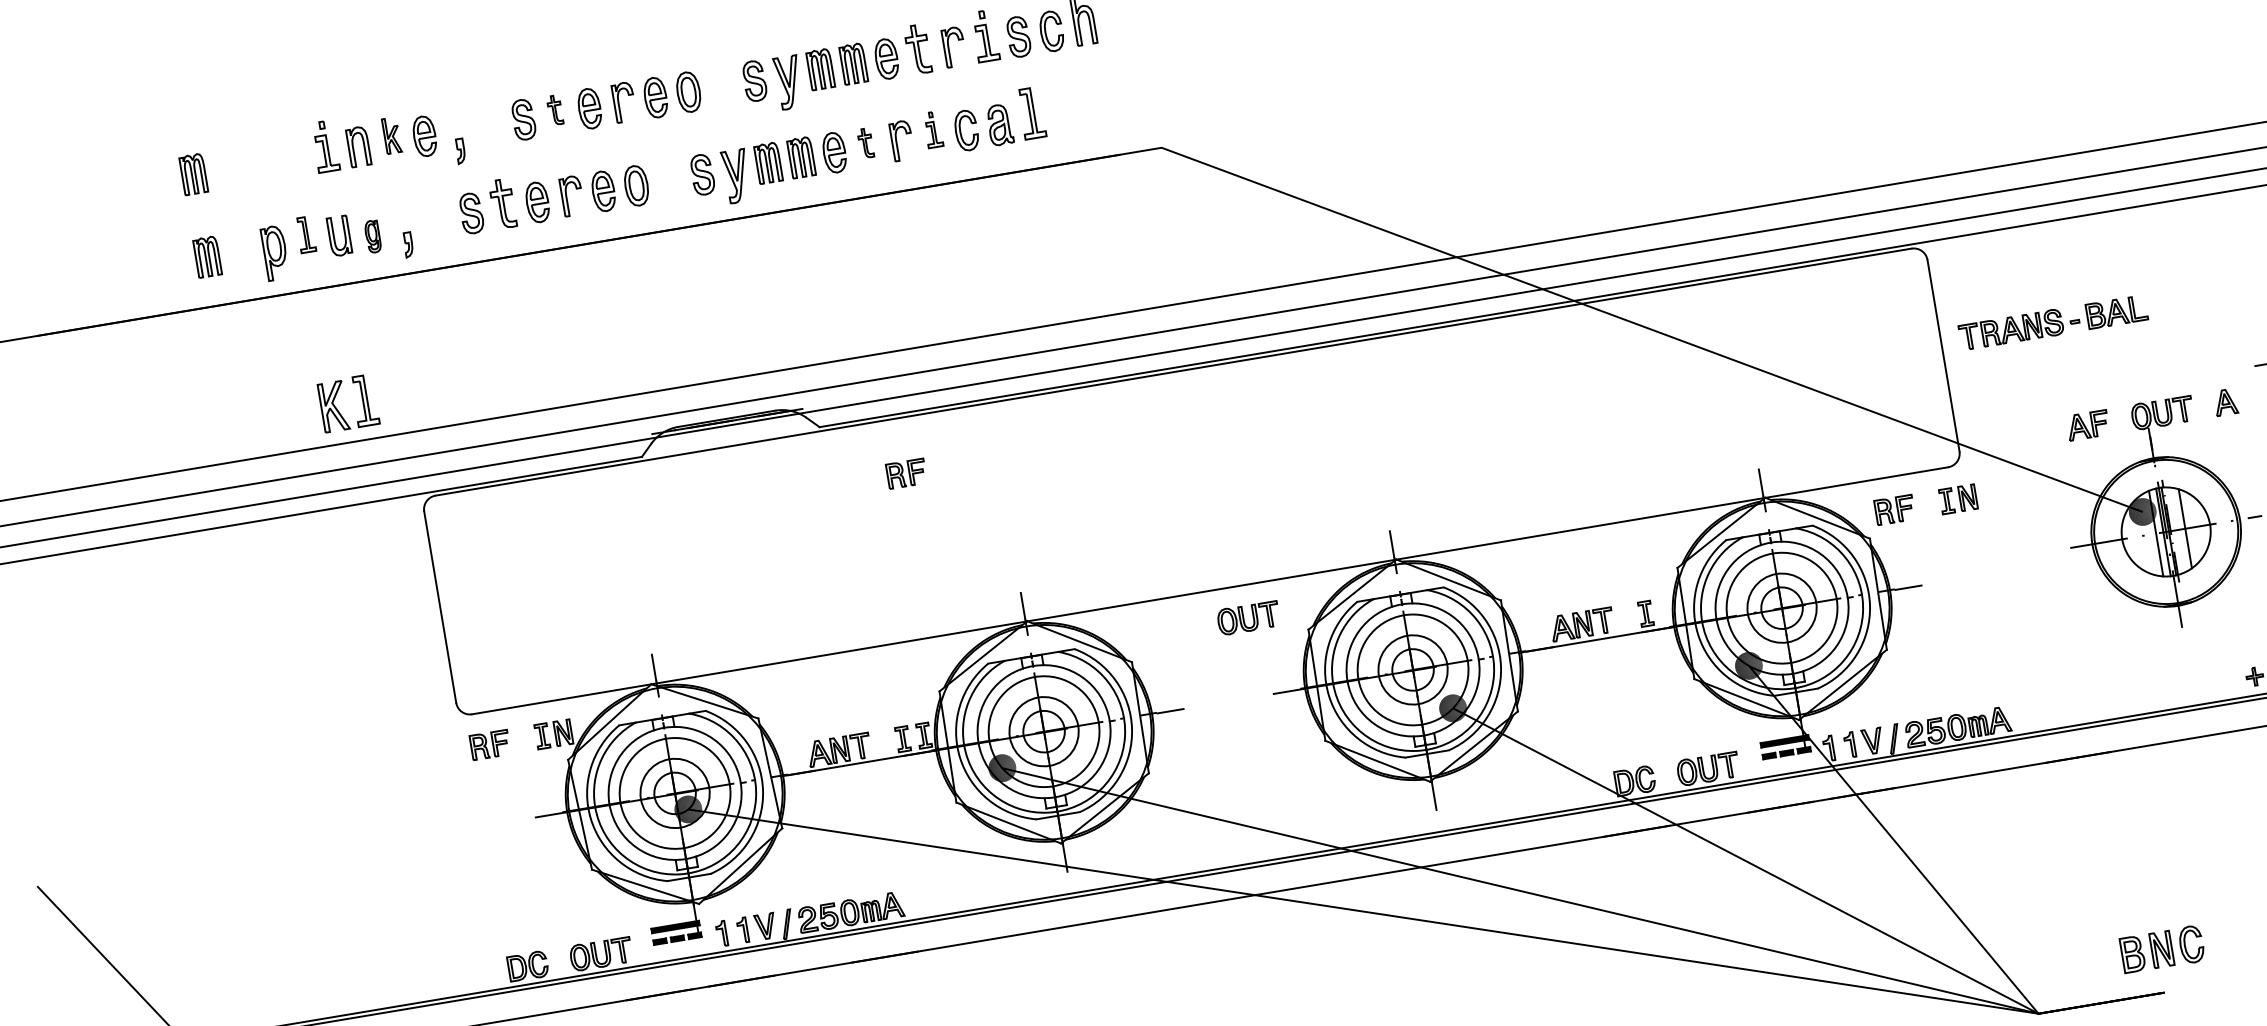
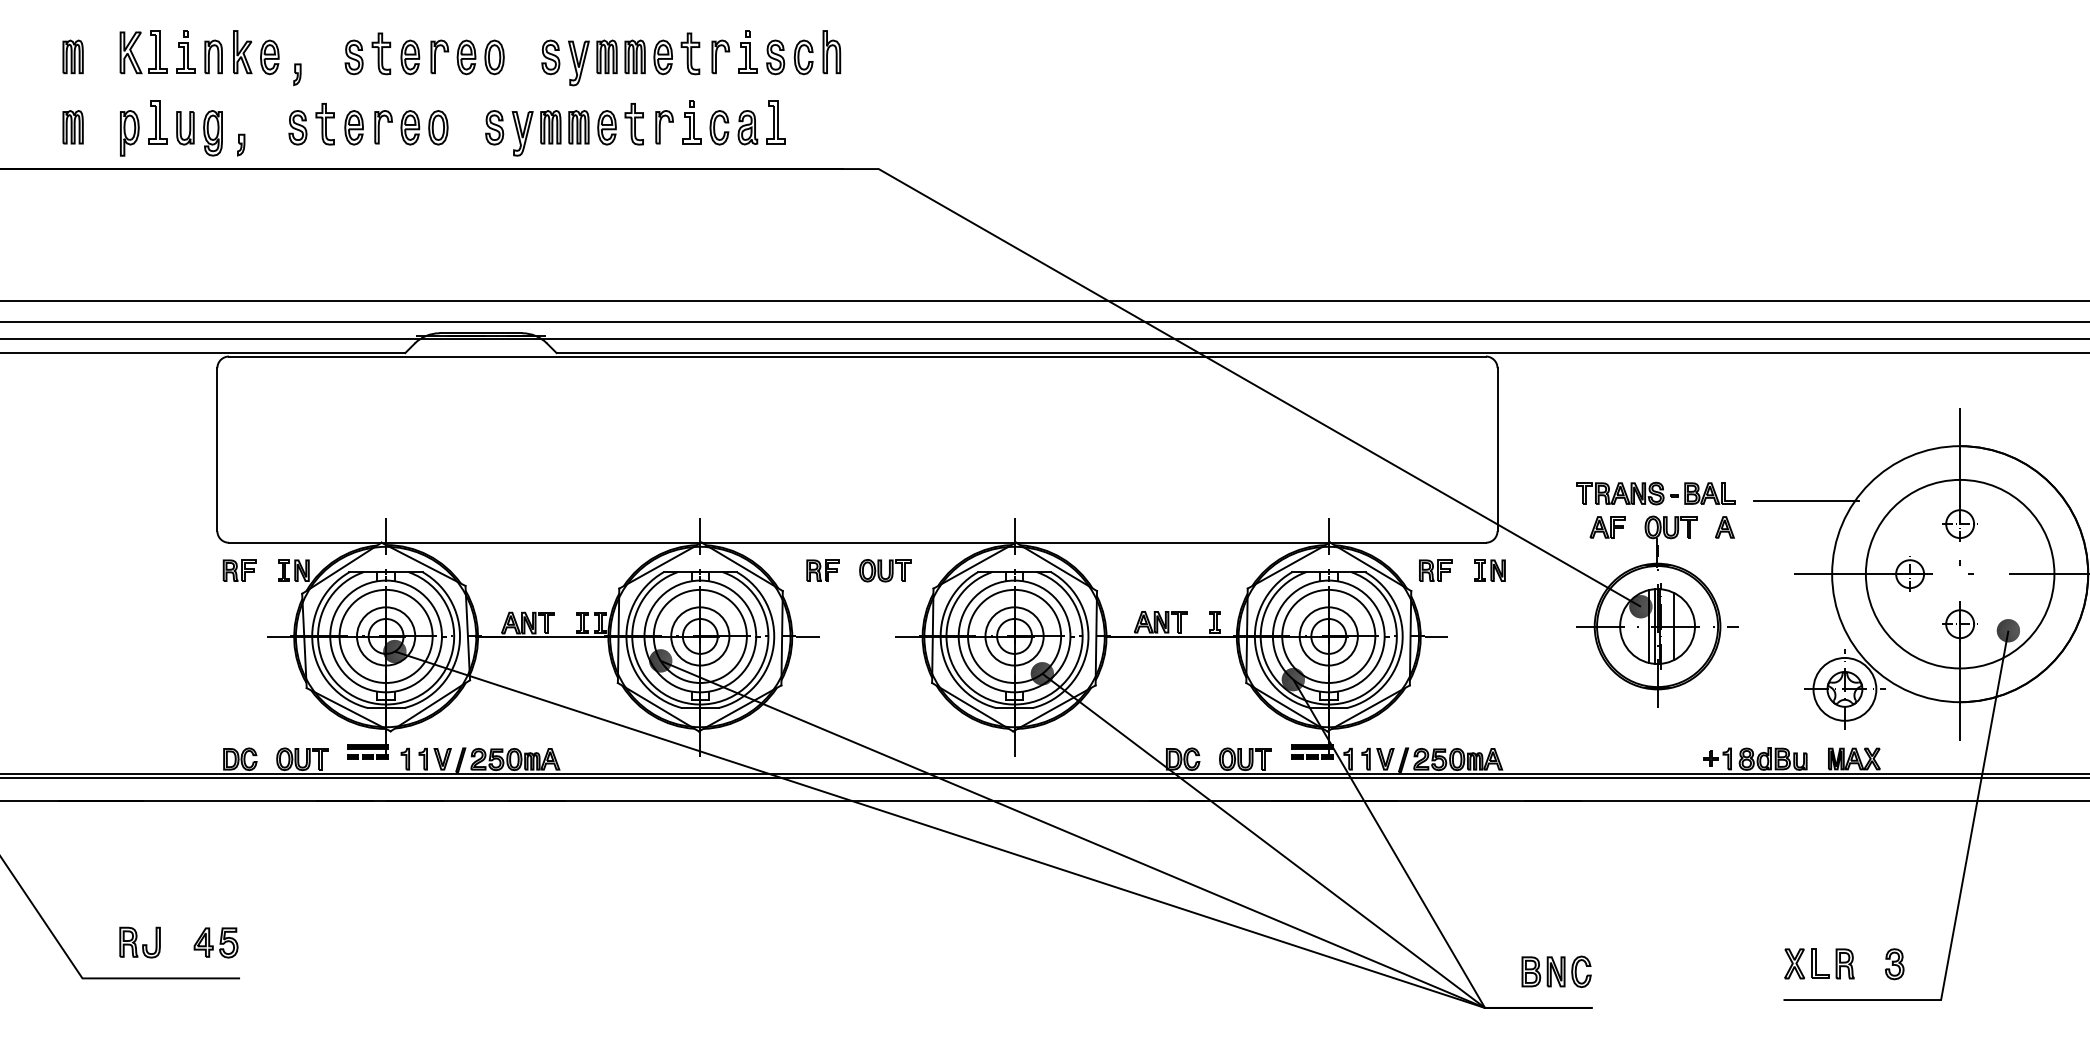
part: (555, 109) -> (381, 53), size x1.67
part: (932, 129) -> (691, 122), size x1.43
part: (391, 135) -> (242, 52), size x1.43
part: (864, 143) -> (633, 124), size x1.67
part: (305, 234) -> (157, 122), size x1.43
part: (372, 236) -> (212, 133), size x1.67
part: (2052, 322) -> (1655, 493), moved
part: (338, 410) -> (134, 56), moved
part: (905, 473) -> (822, 570), moved
part: (2162, 949) -> (1556, 971), moved

